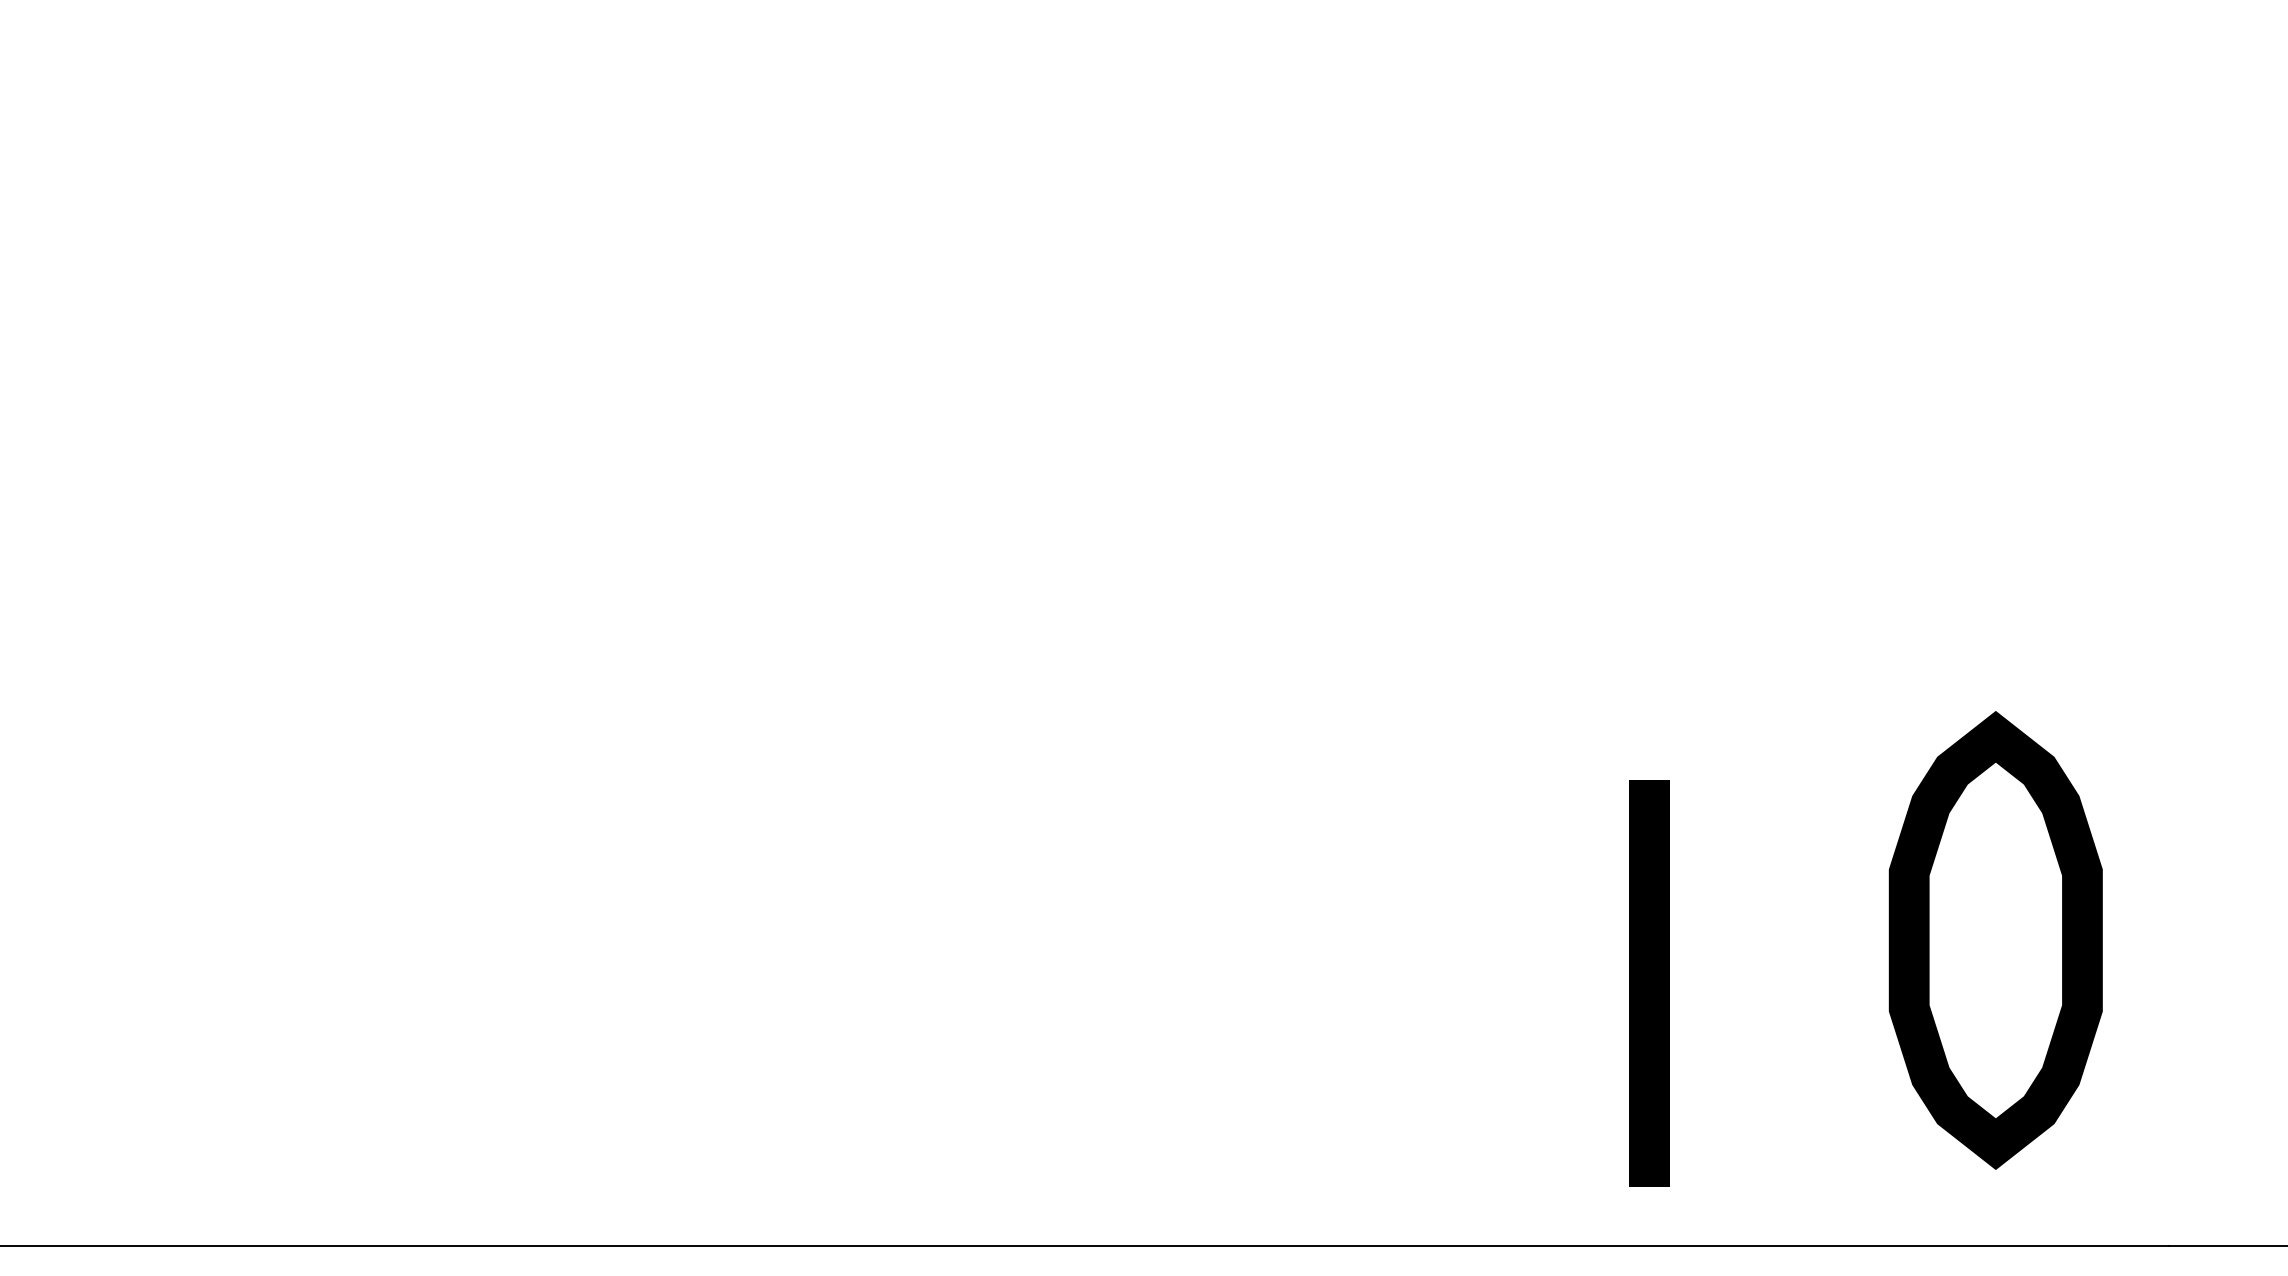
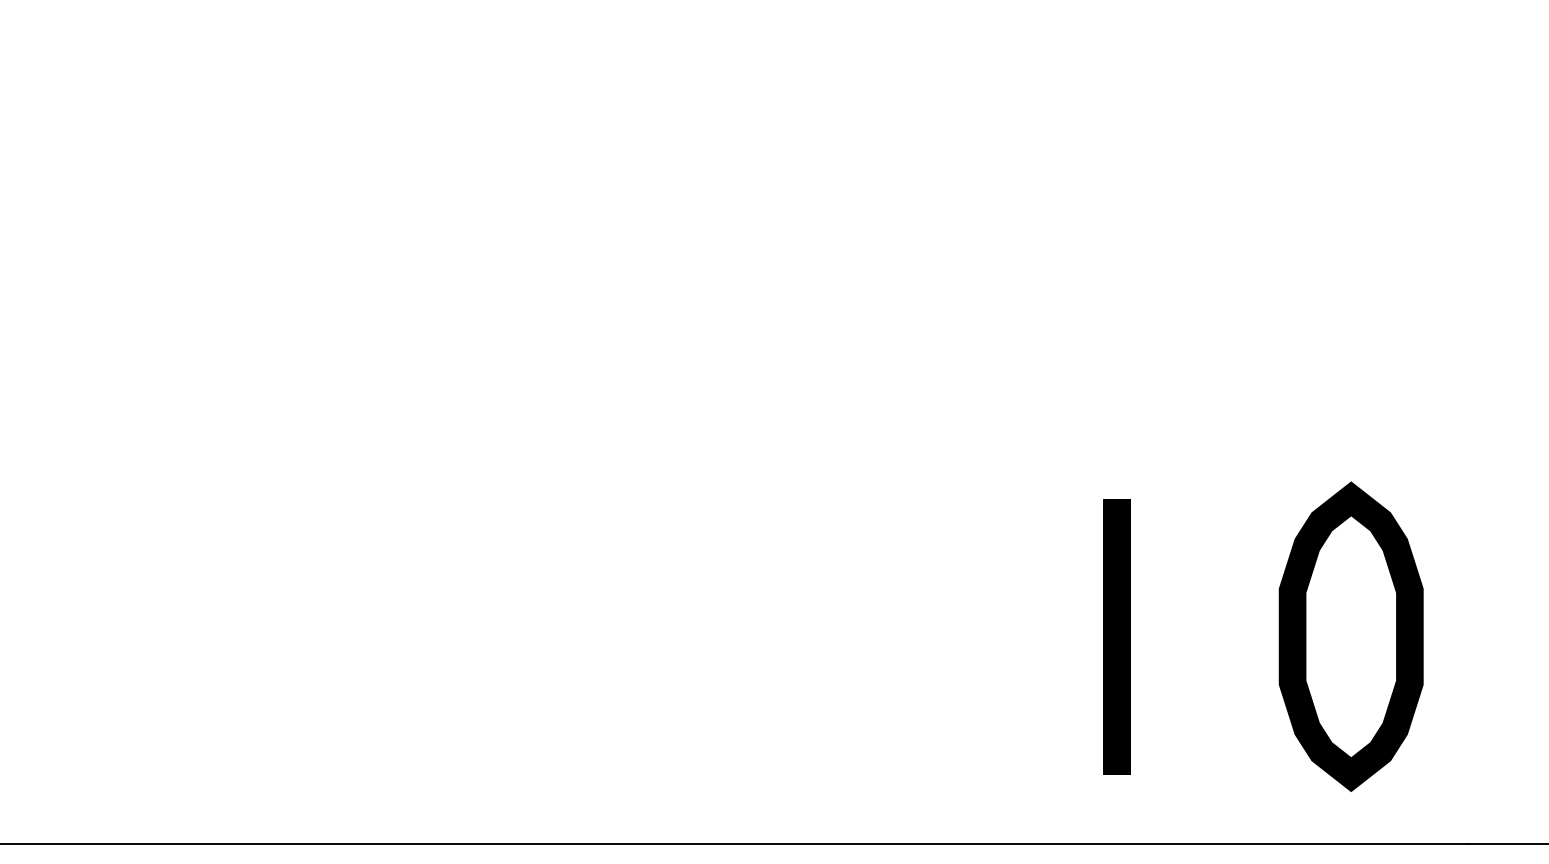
line: (1649, 982) -> (1116, 636), moved

